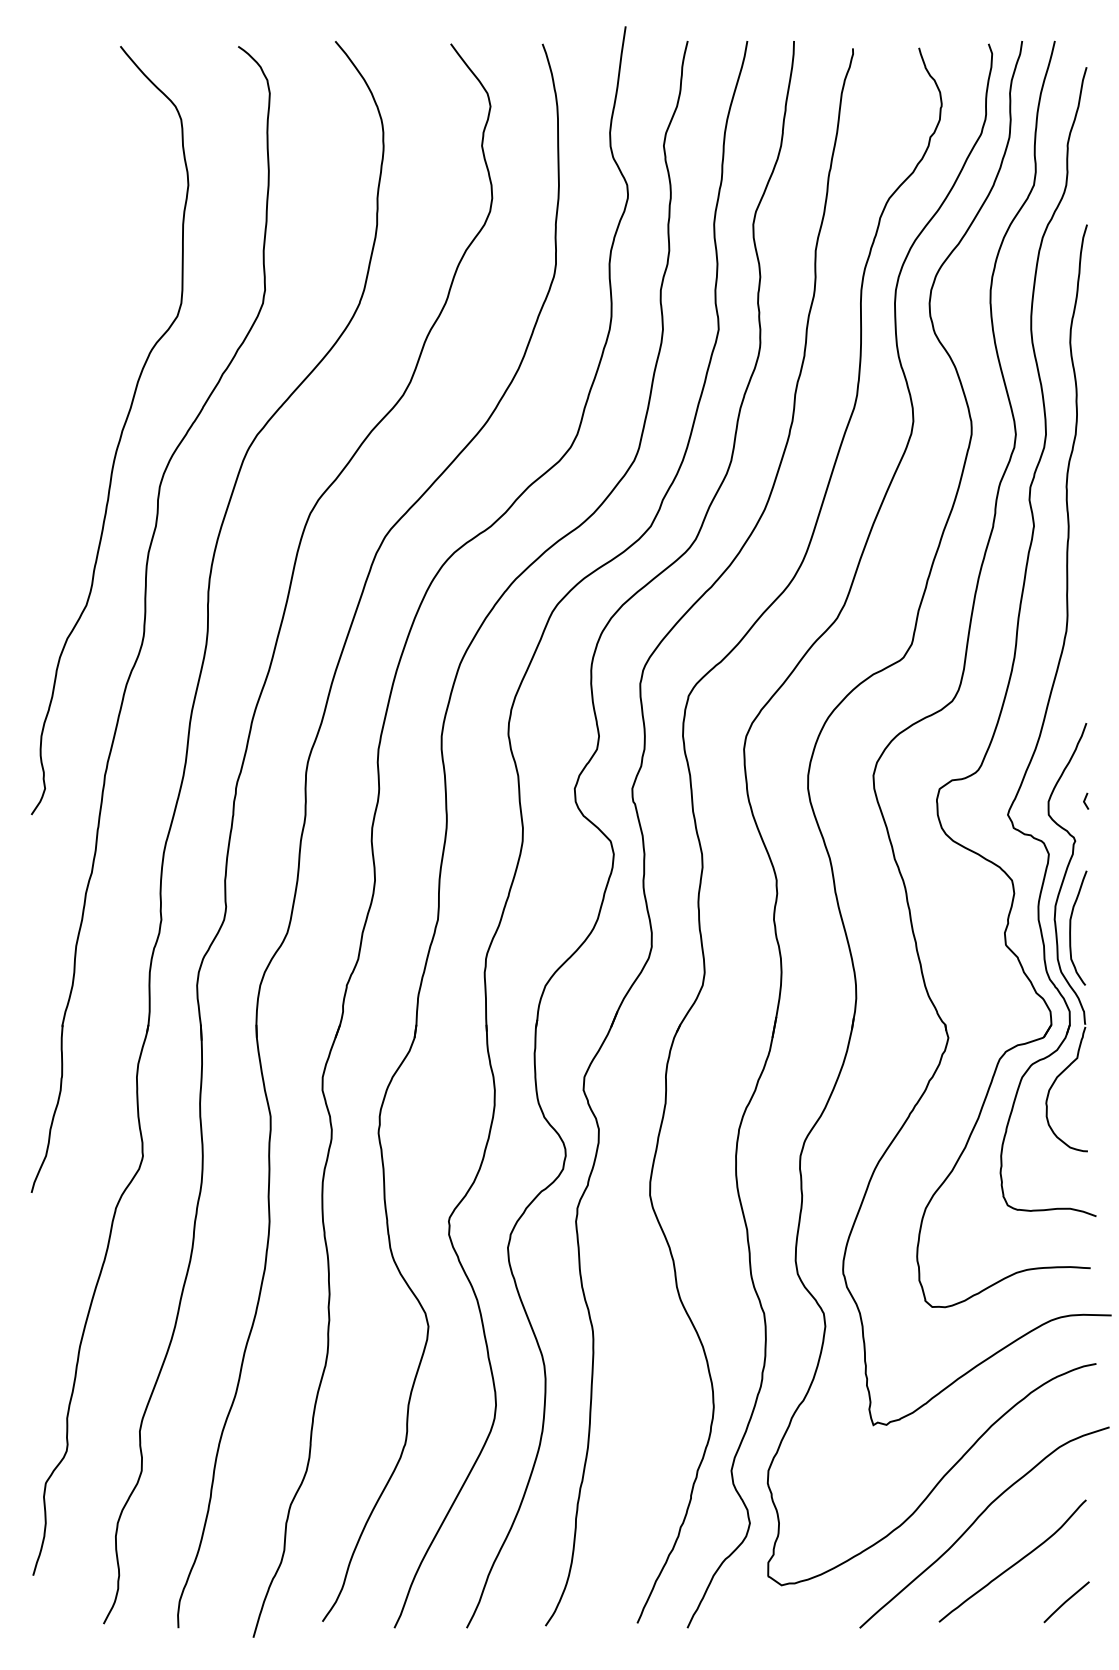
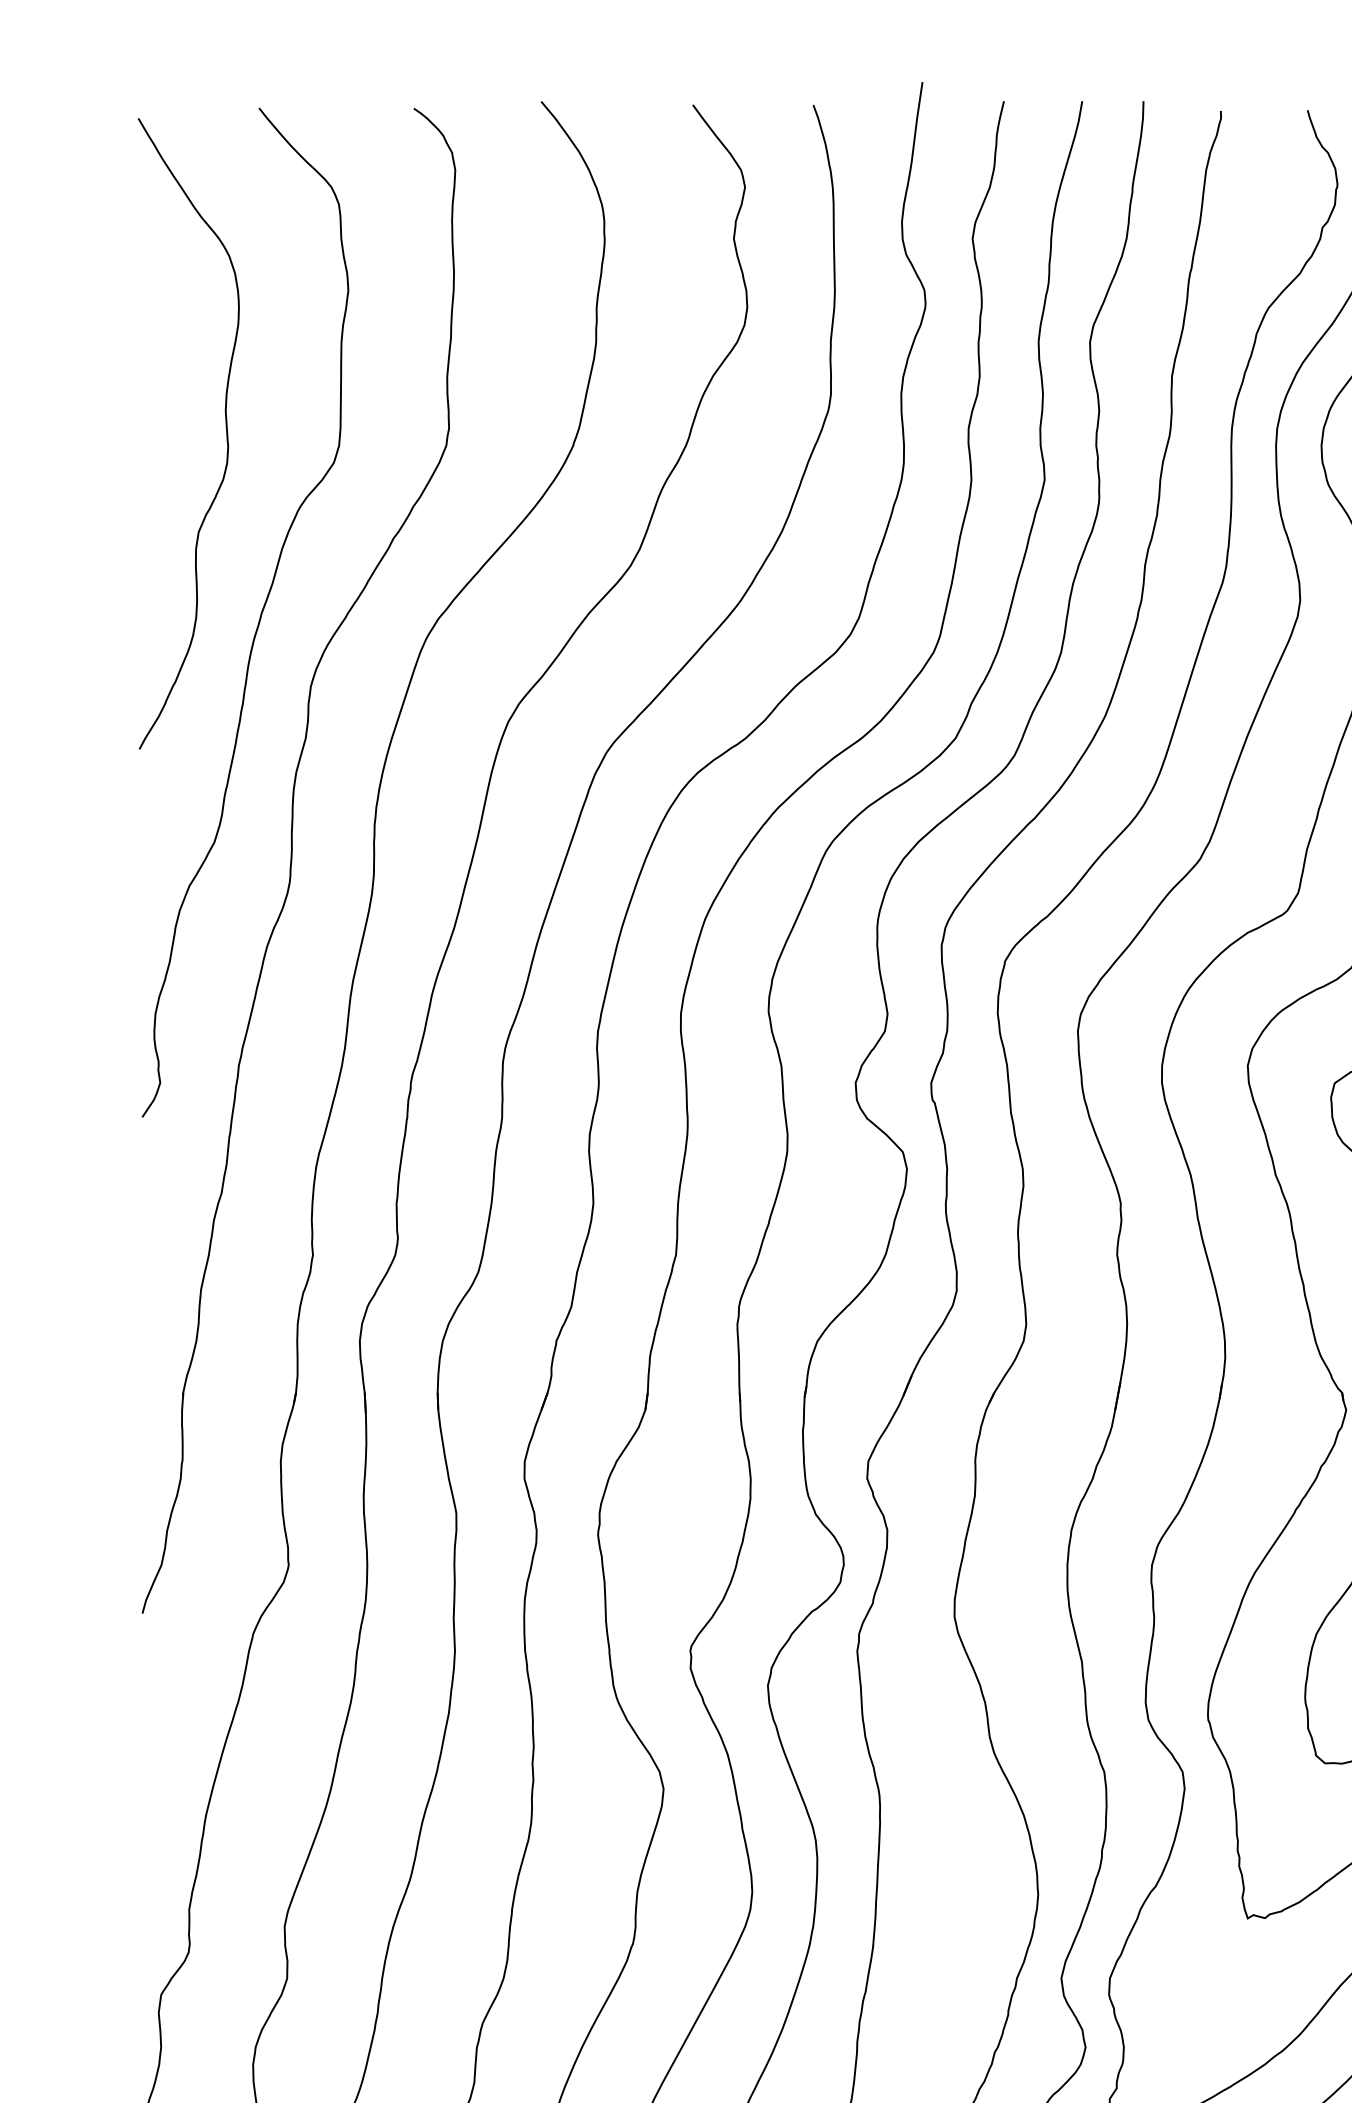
curve: (94, 289) -> (225, 427), added

